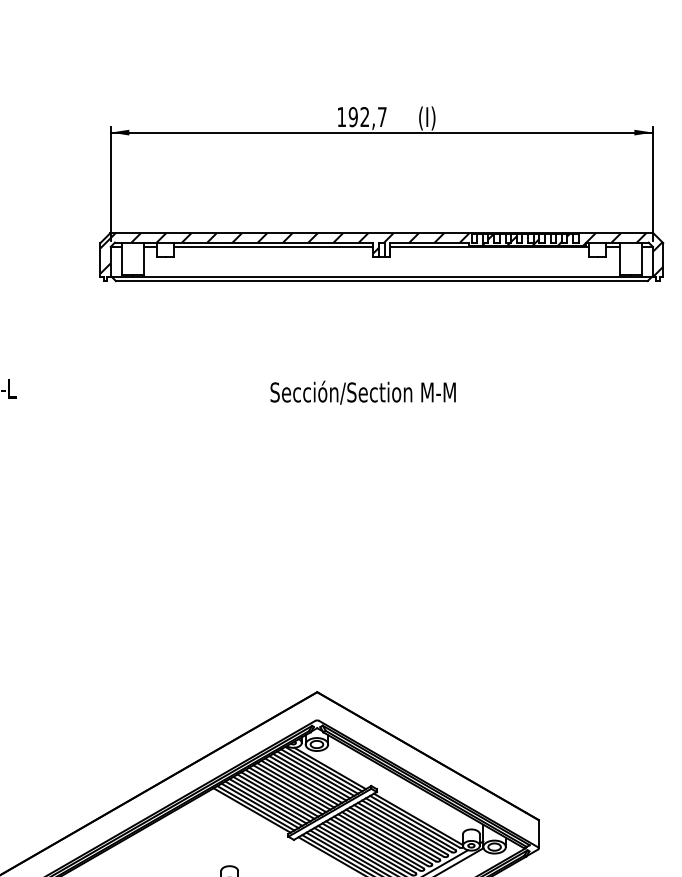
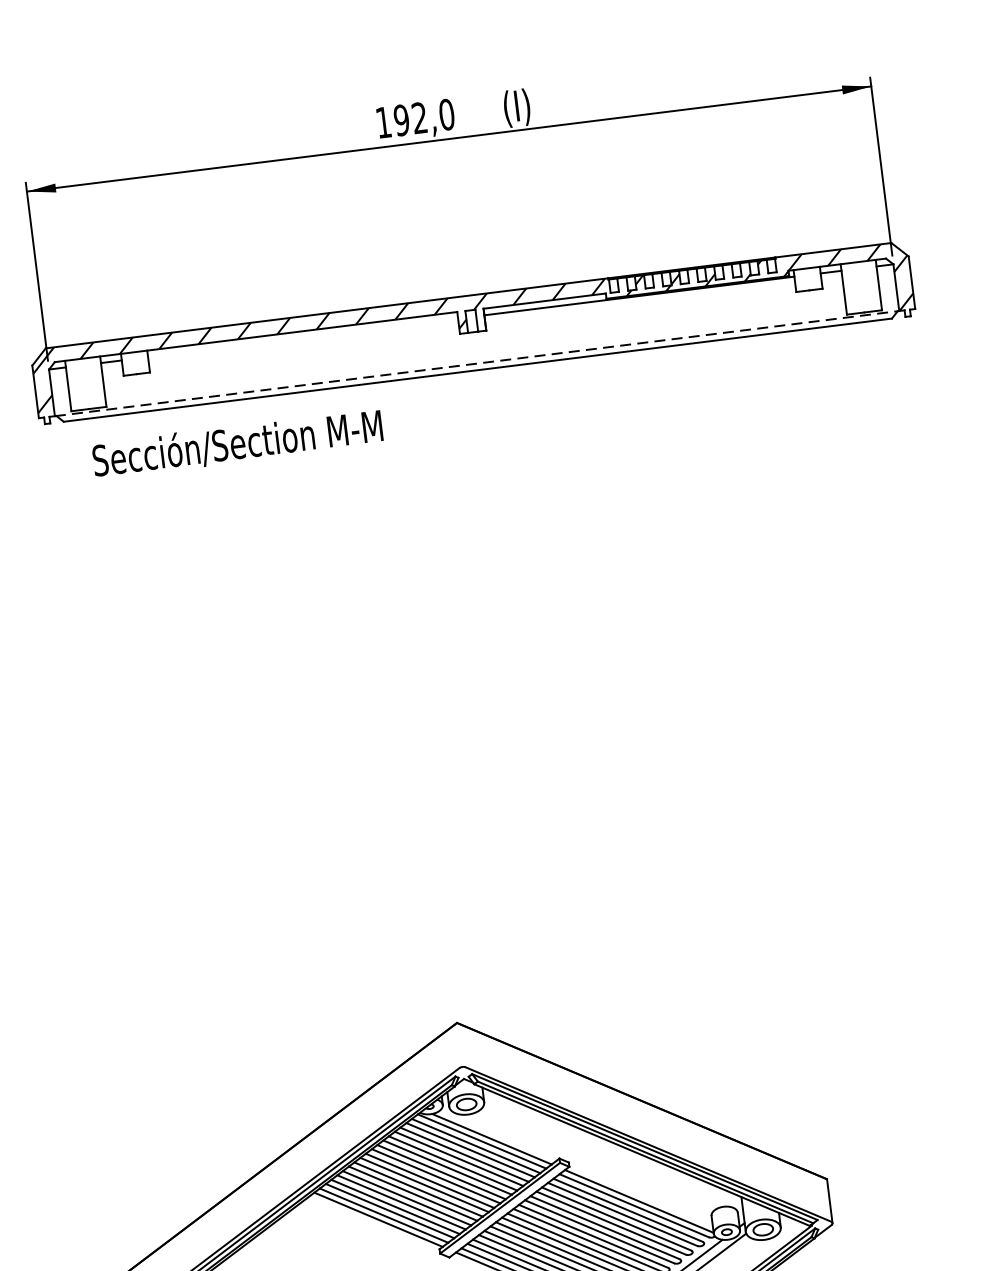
text: (381, 117) -> (445, 115), 192,7 -> 192,0
line: (273, 246) -> (302, 337), removed
line: (382, 276) -> (478, 362), solid -> dashed
text: (362, 392) -> (236, 443), moved

